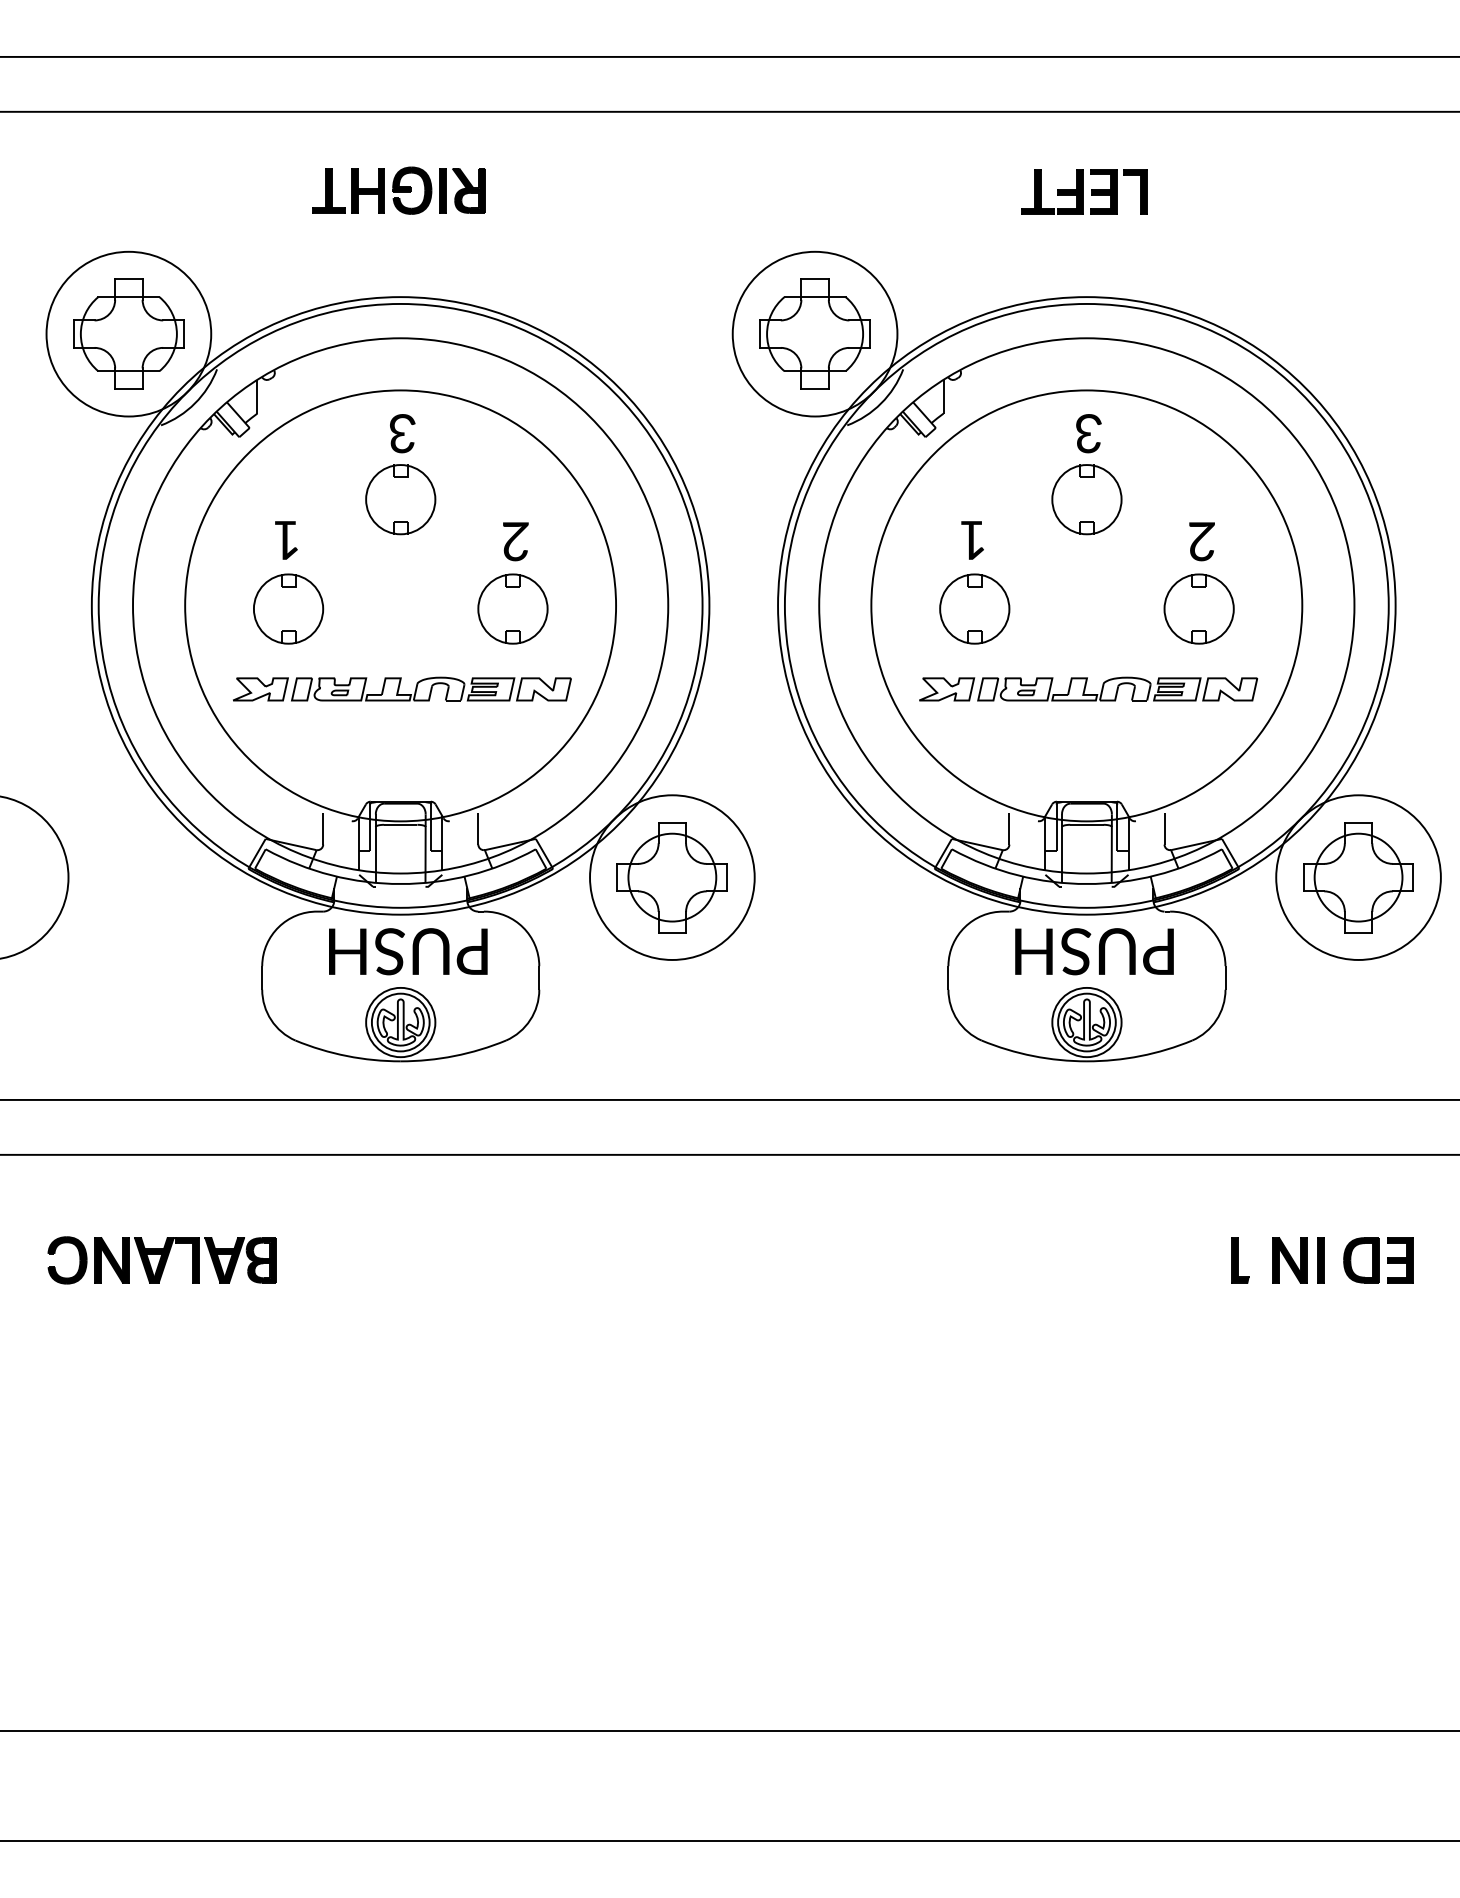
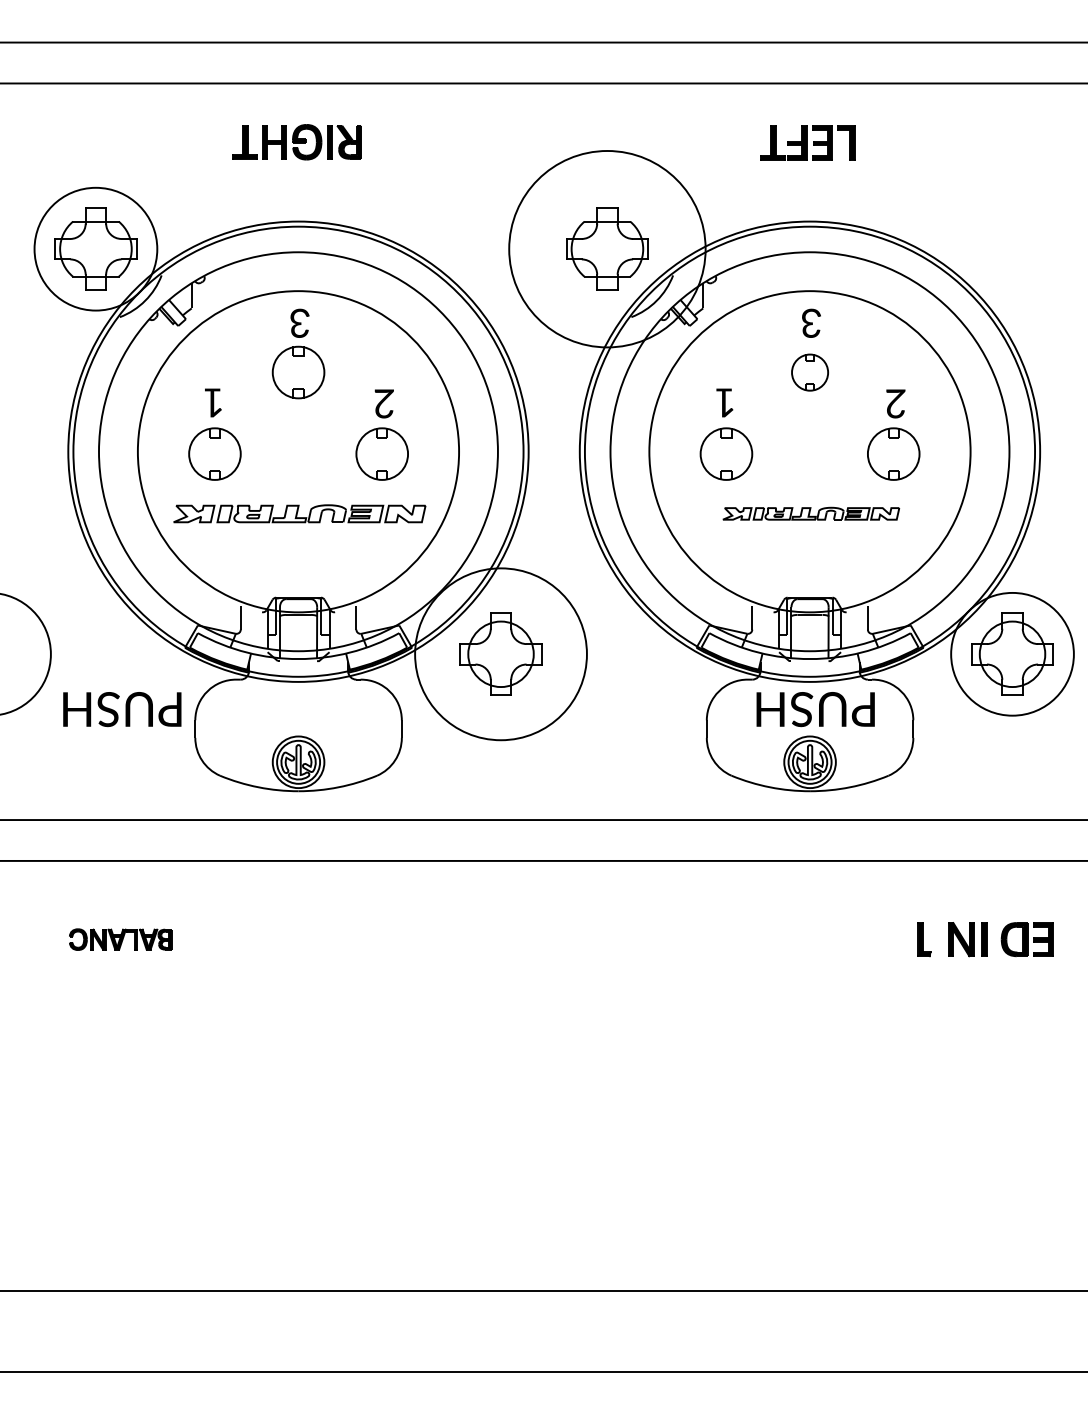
circle: (814, 333) -> (606, 248), size x1.6
part: (1086, 499) -> (809, 372), size x0.7
part: (1088, 688) -> (811, 513), size x0.7
circle: (672, 877) -> (501, 654), size x1.4
text: (408, 951) -> (122, 709), moved
part: (161, 1260) -> (120, 939), size x0.6

